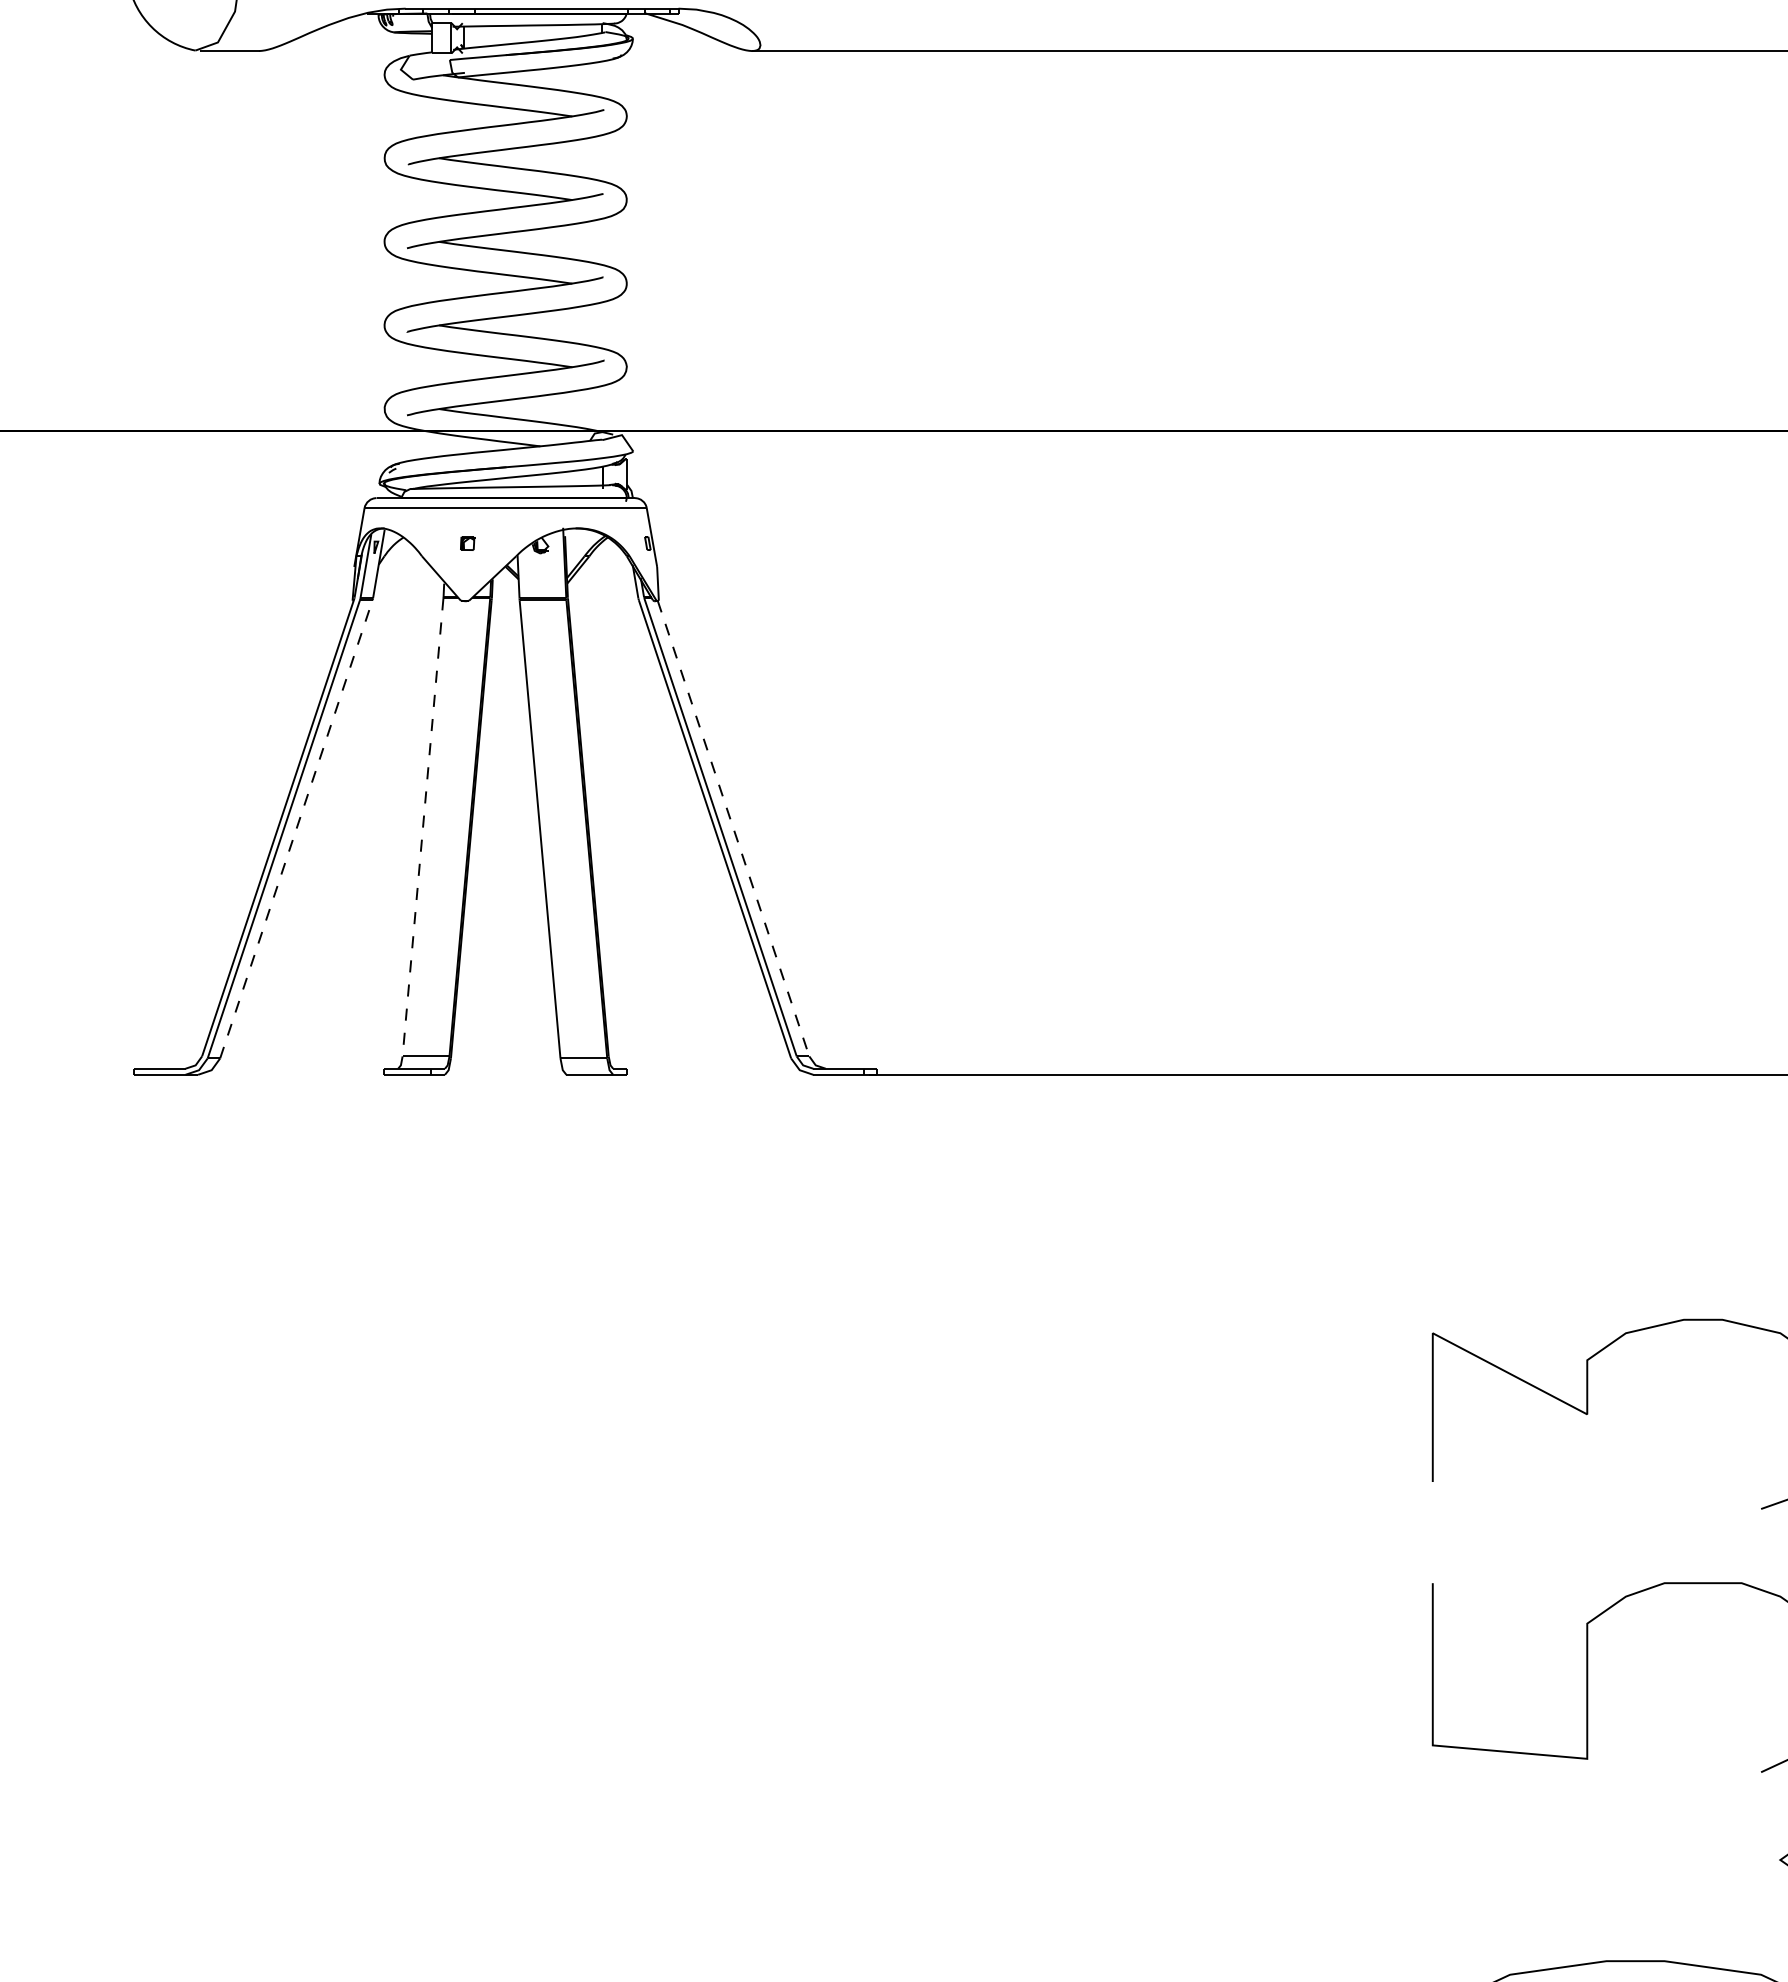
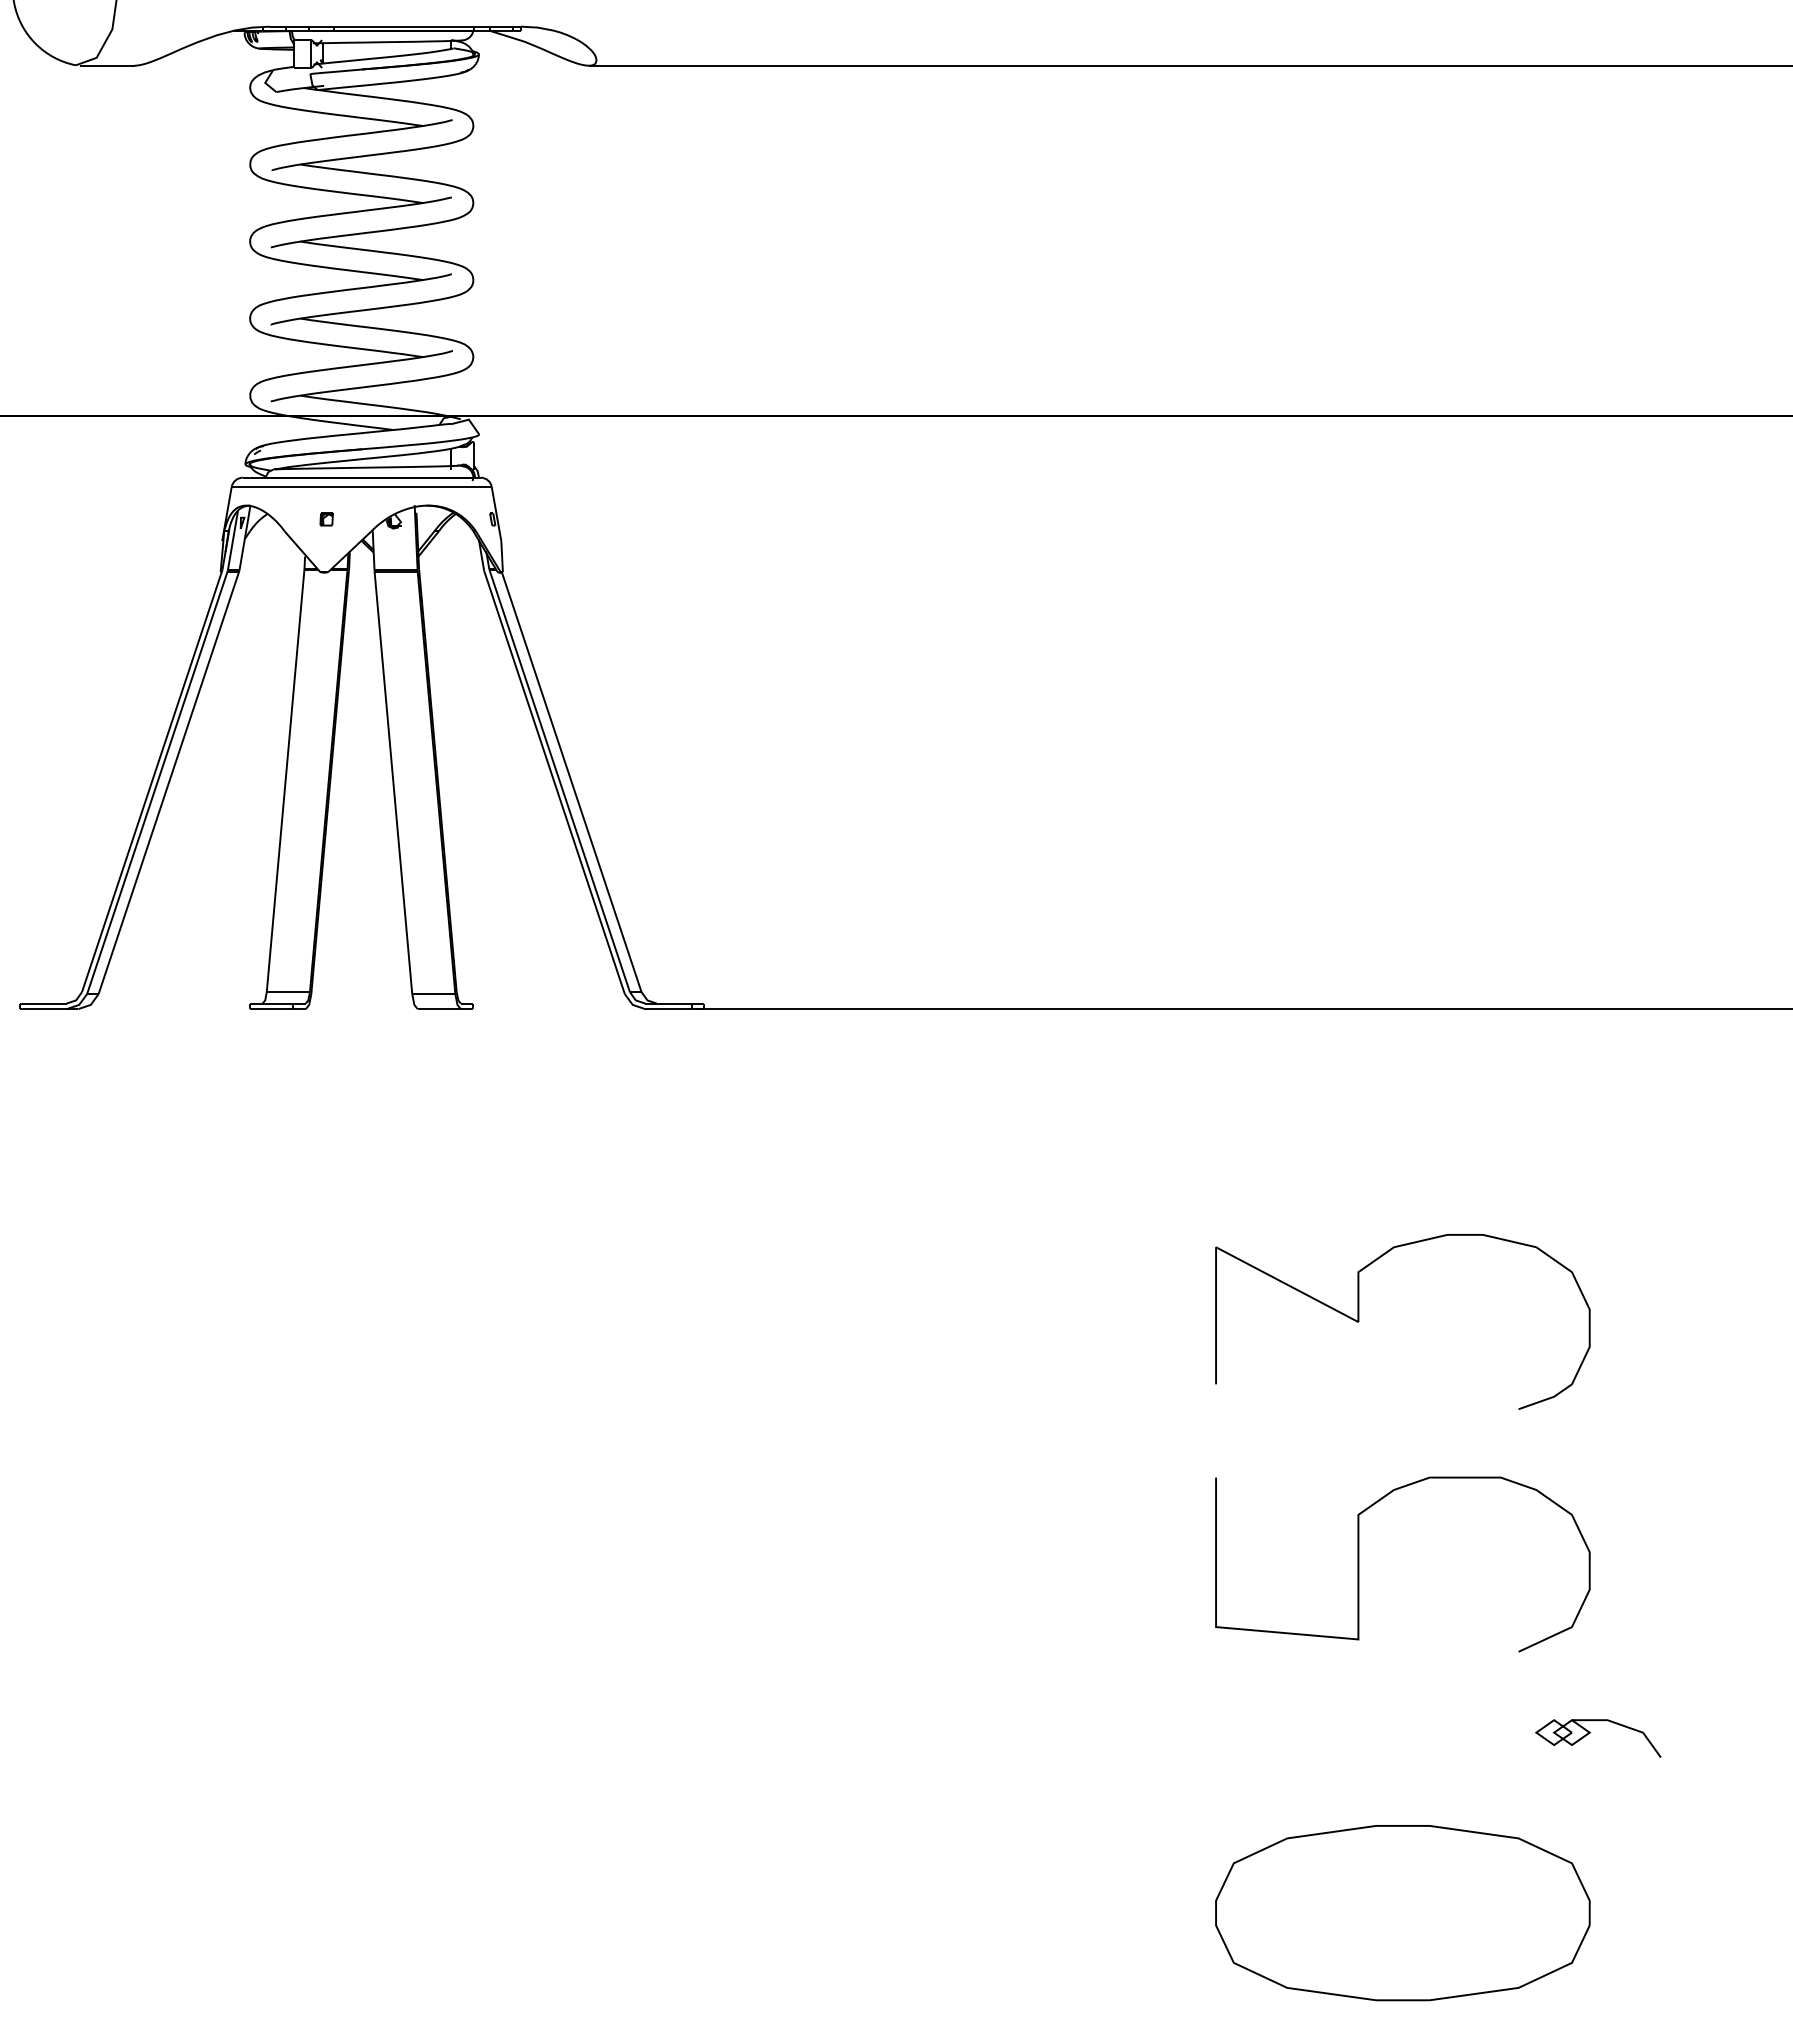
line: (422, 827) -> (285, 781), dashed -> solid
line: (297, 828) -> (169, 782), dashed -> solid
line: (733, 828) -> (571, 782), dashed -> solid

